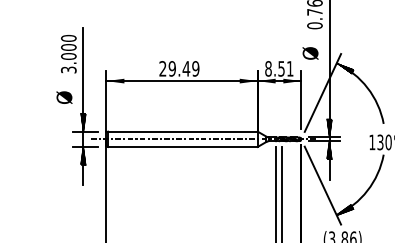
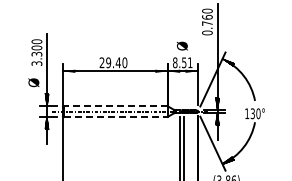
text: (309, 52) -> (181, 45), moved
text: (68, 55) -> (36, 53), 3.000 -> 3.300
text: (195, 68) -> (124, 62), 29.49 -> 29.40
line: (182, 131) -> (115, 106), solid -> dashed
line: (182, 146) -> (115, 116), solid -> dashed

